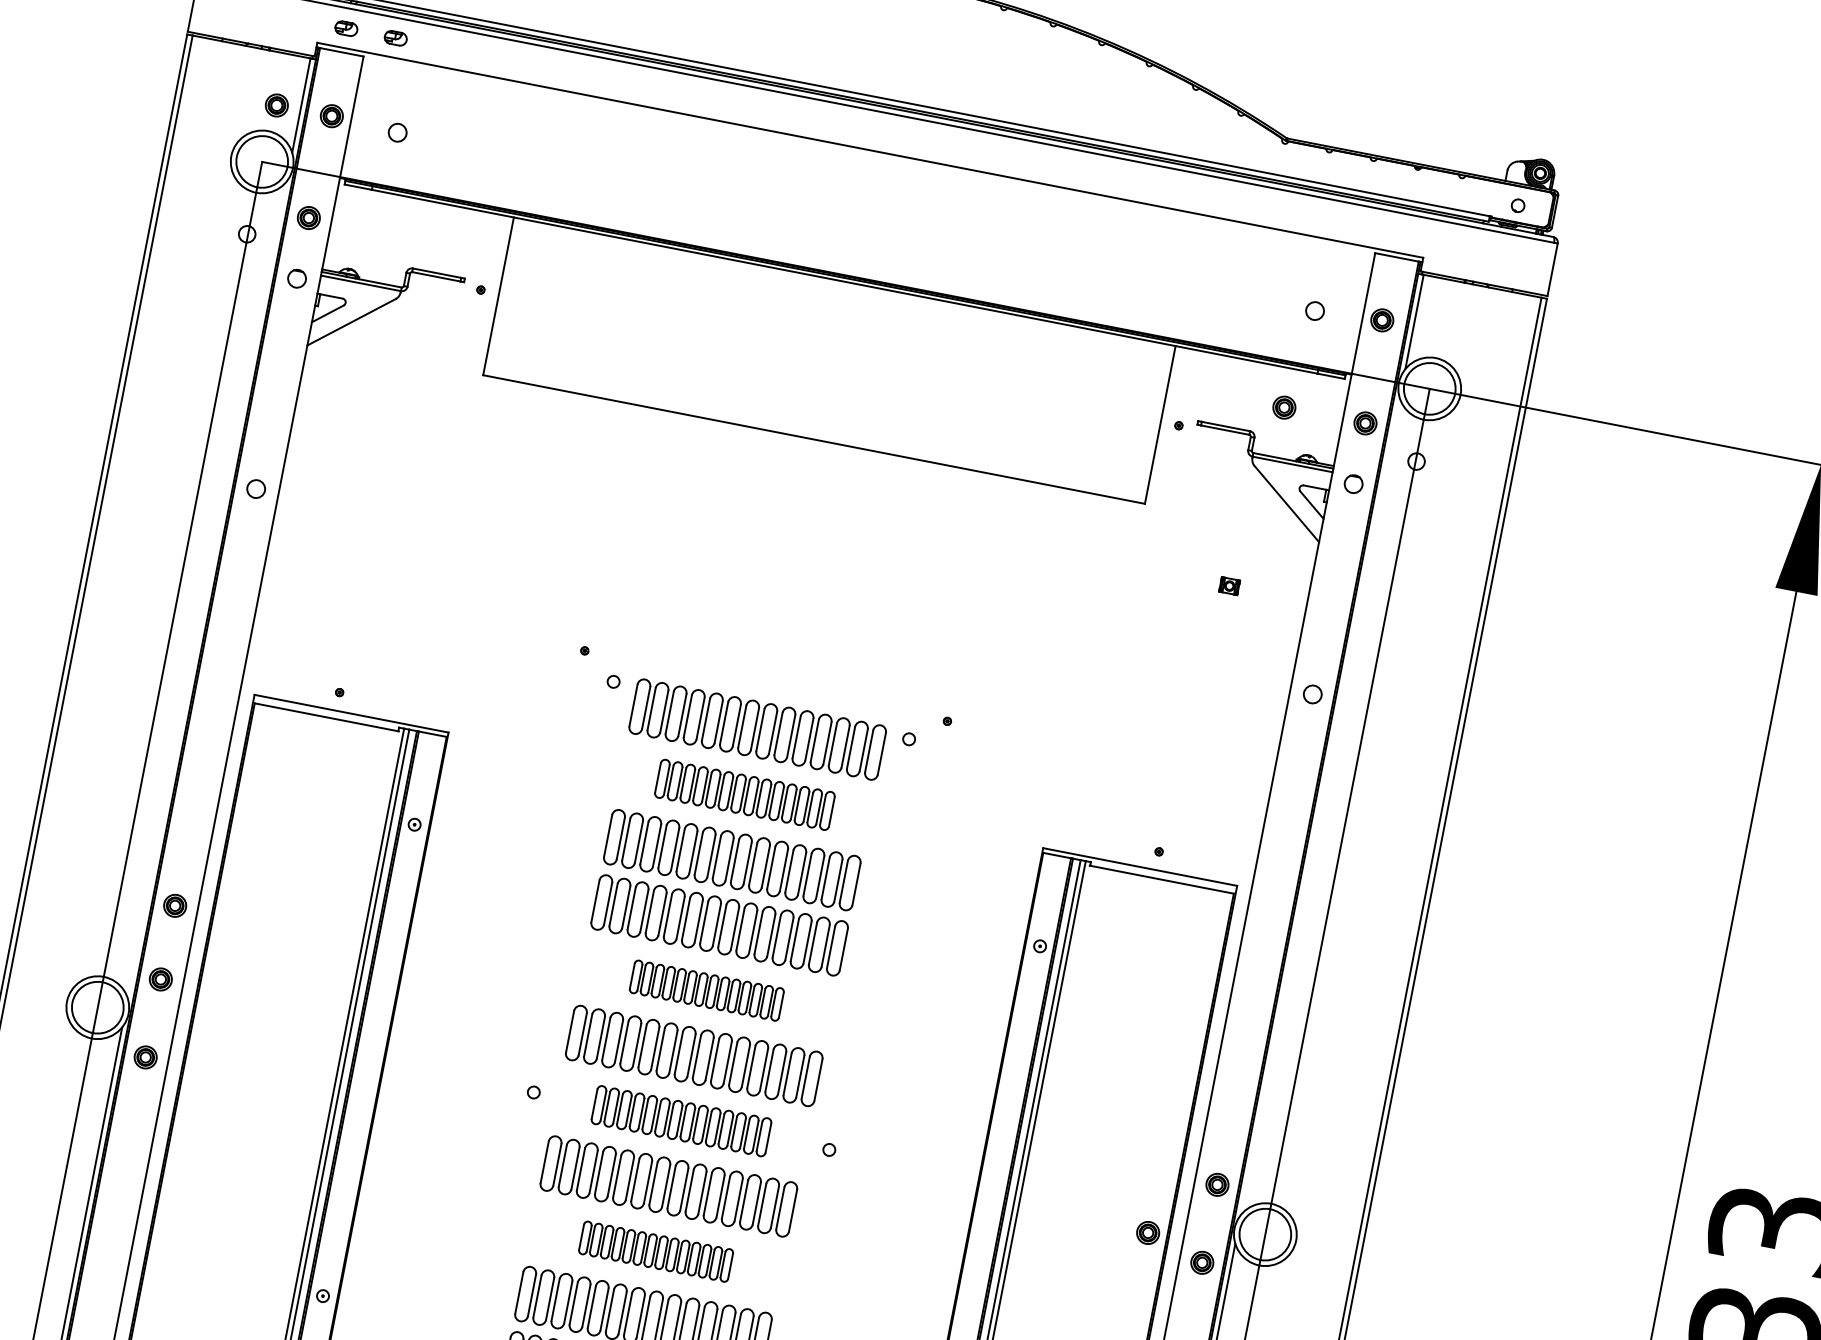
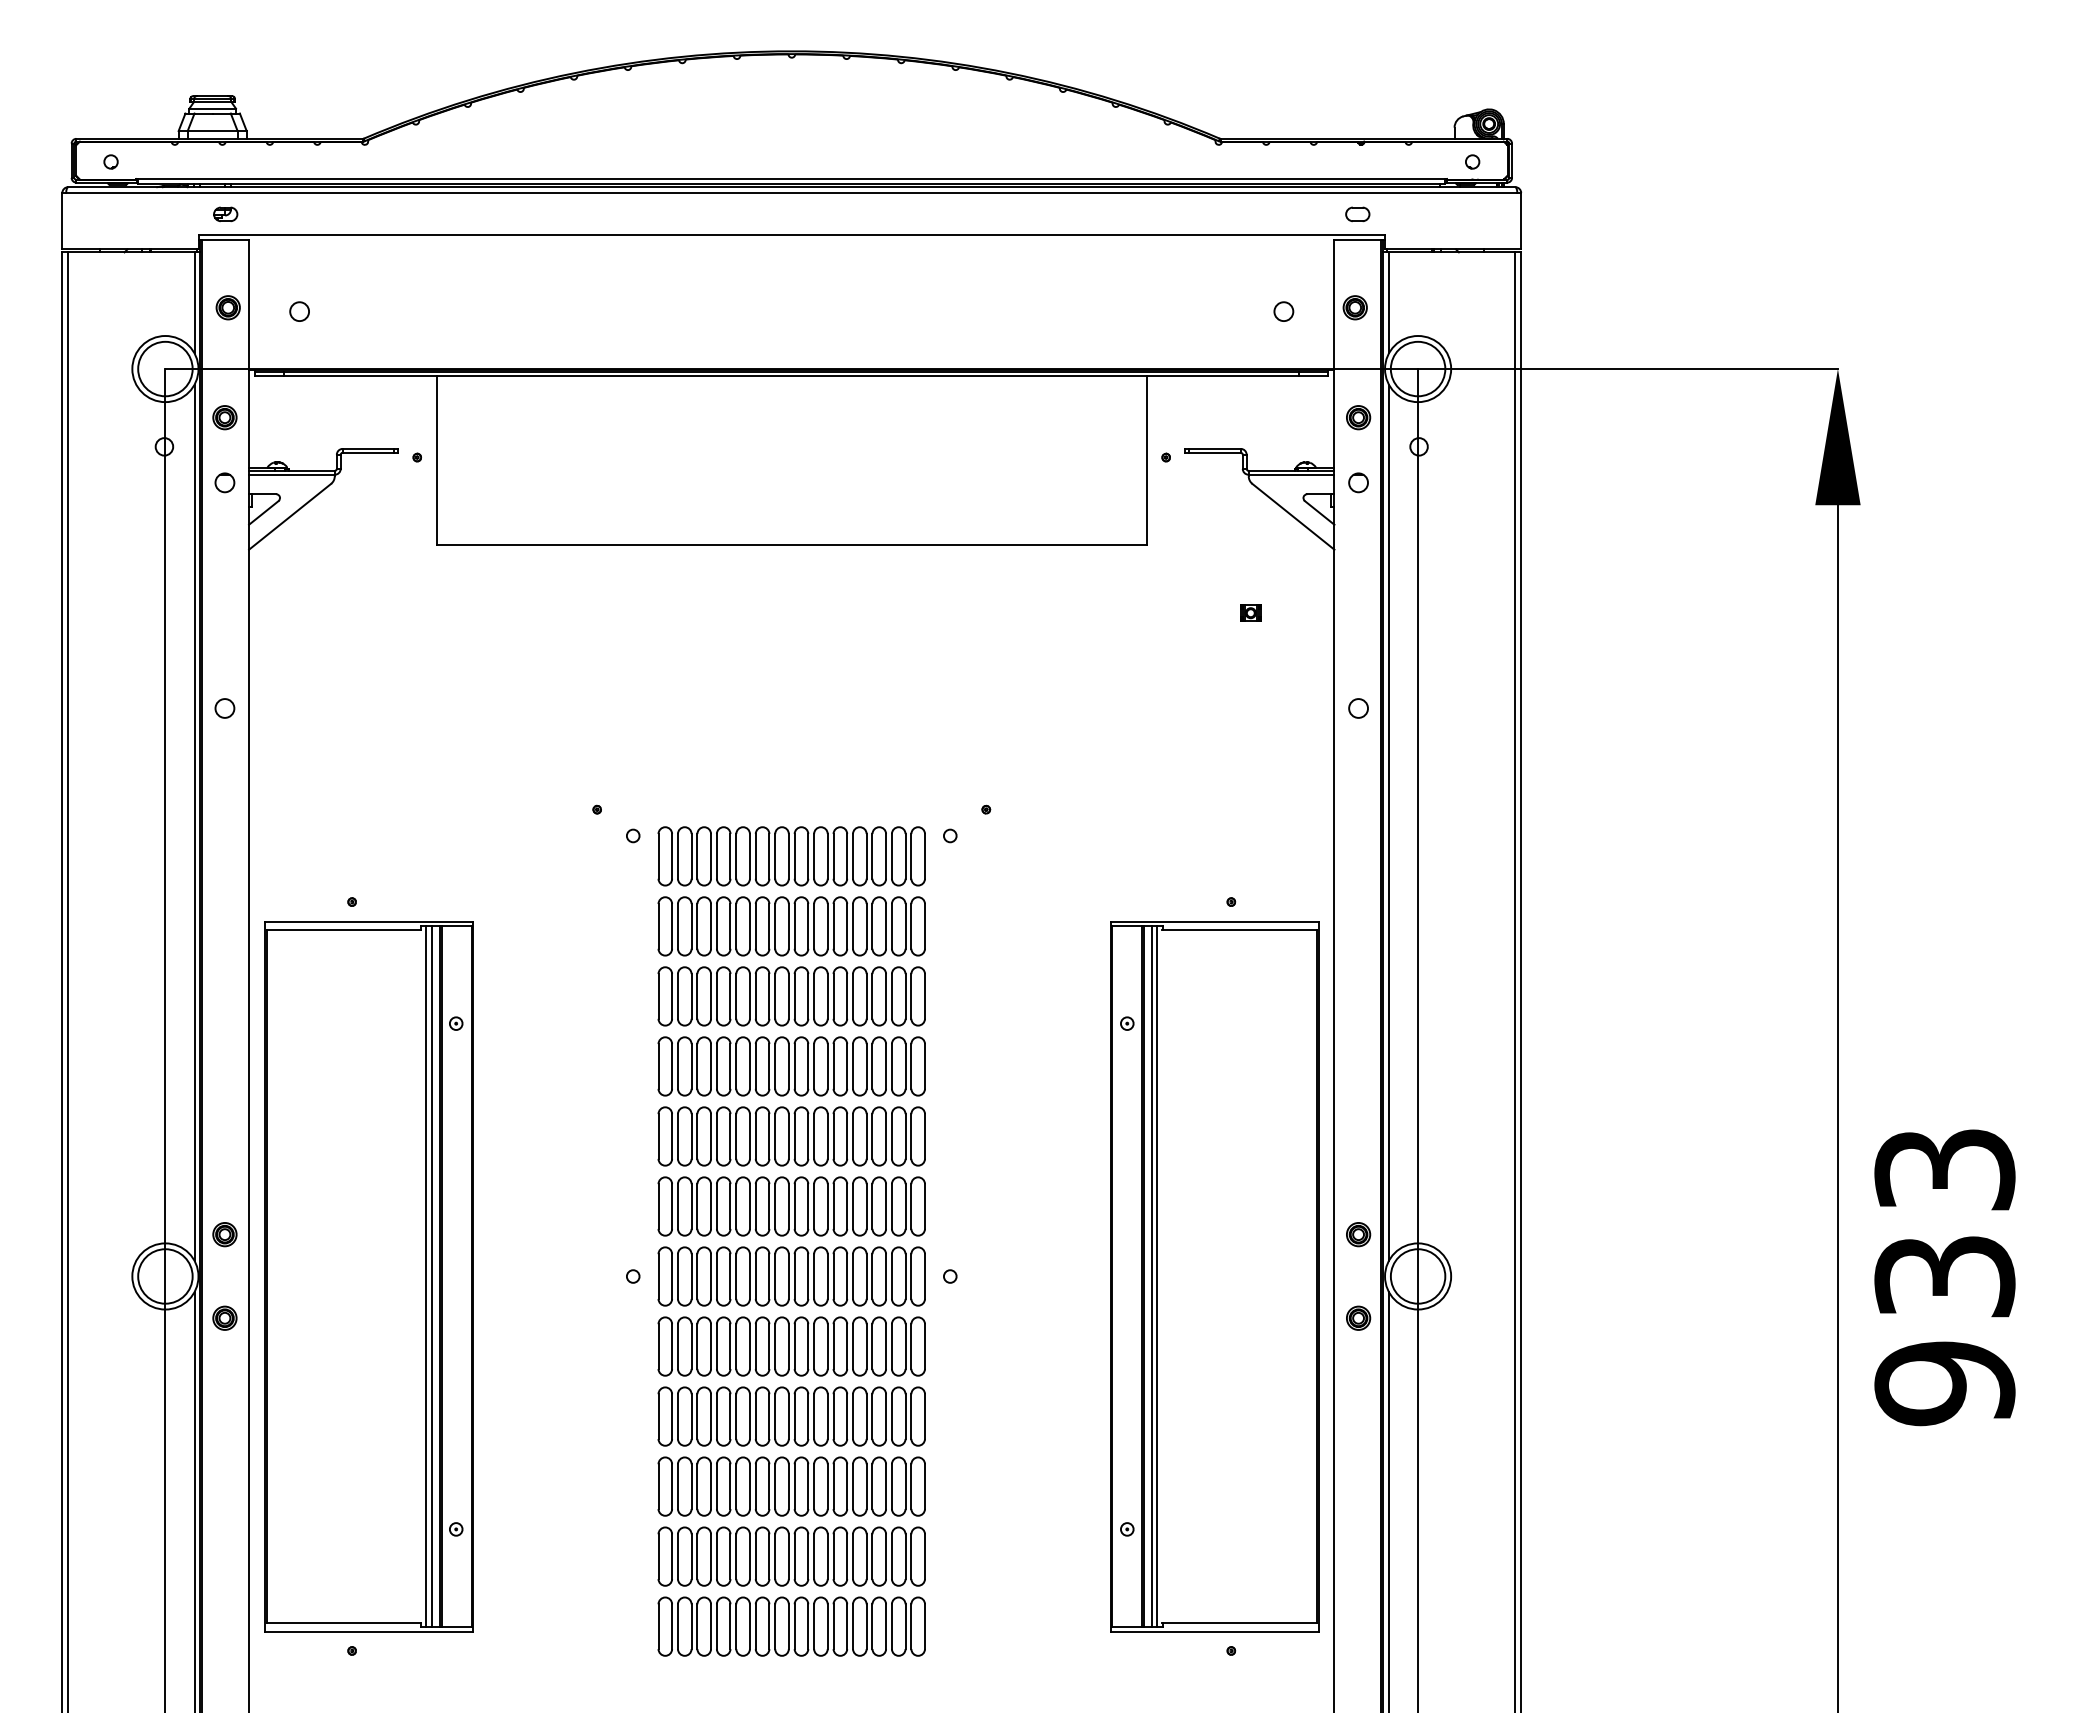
part: (395, 38) -> (278, 214), removed
part: (276, 105) -> (168, 307), removed
part: (1401, 233) -> (1357, 214), added
part: (1284, 407) -> (1271, 417), removed
line: (207, 589) -> (194, 822), added
part: (744, 794) -> (791, 926), size x1.43
line: (1320, 806) -> (1388, 822), added
part: (174, 905) -> (224, 1155), removed
part: (706, 990) -> (791, 1136), size x1.67
part: (681, 1121) -> (791, 1276), size x1.43
part: (1148, 1232) -> (1296, 1297), removed
part: (655, 1251) -> (791, 1416), size x1.67

